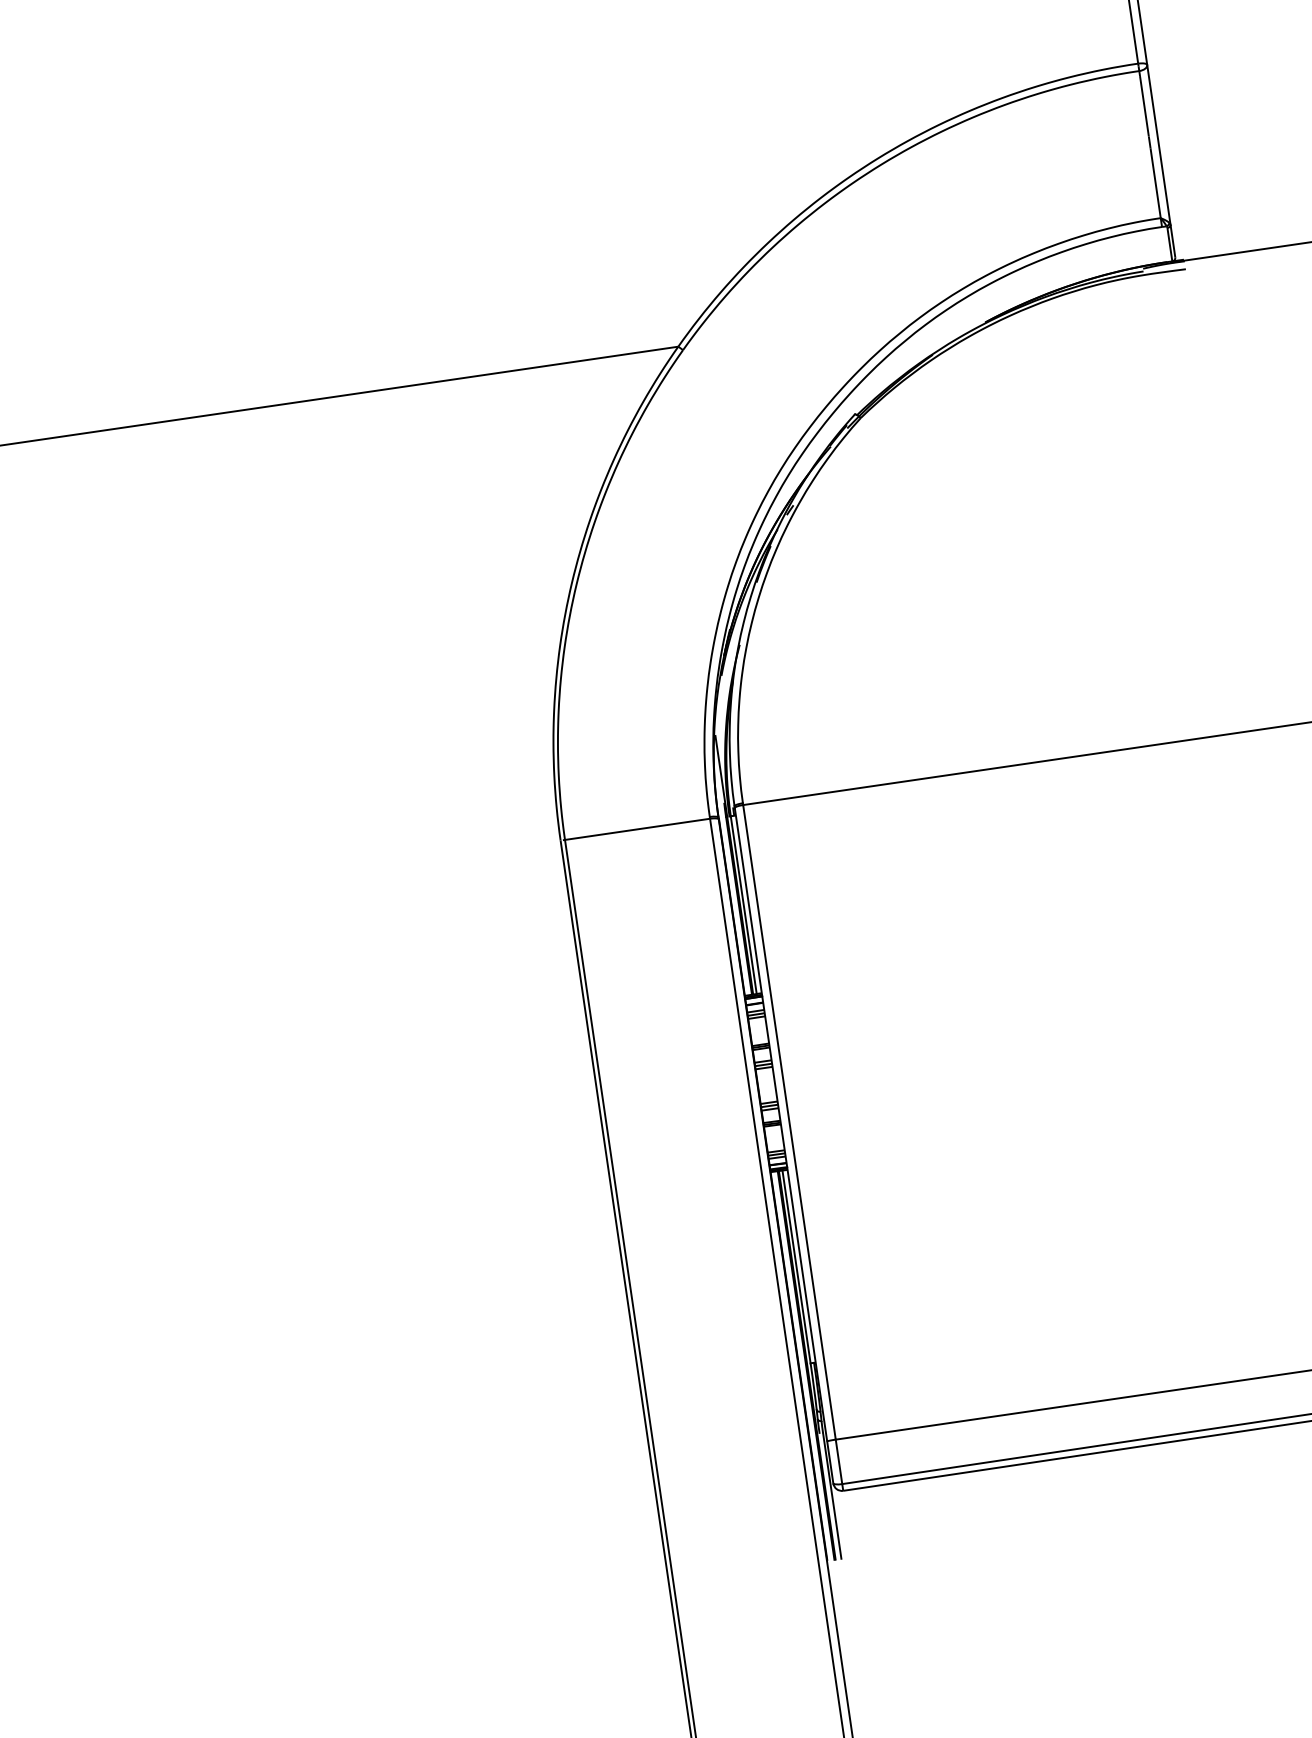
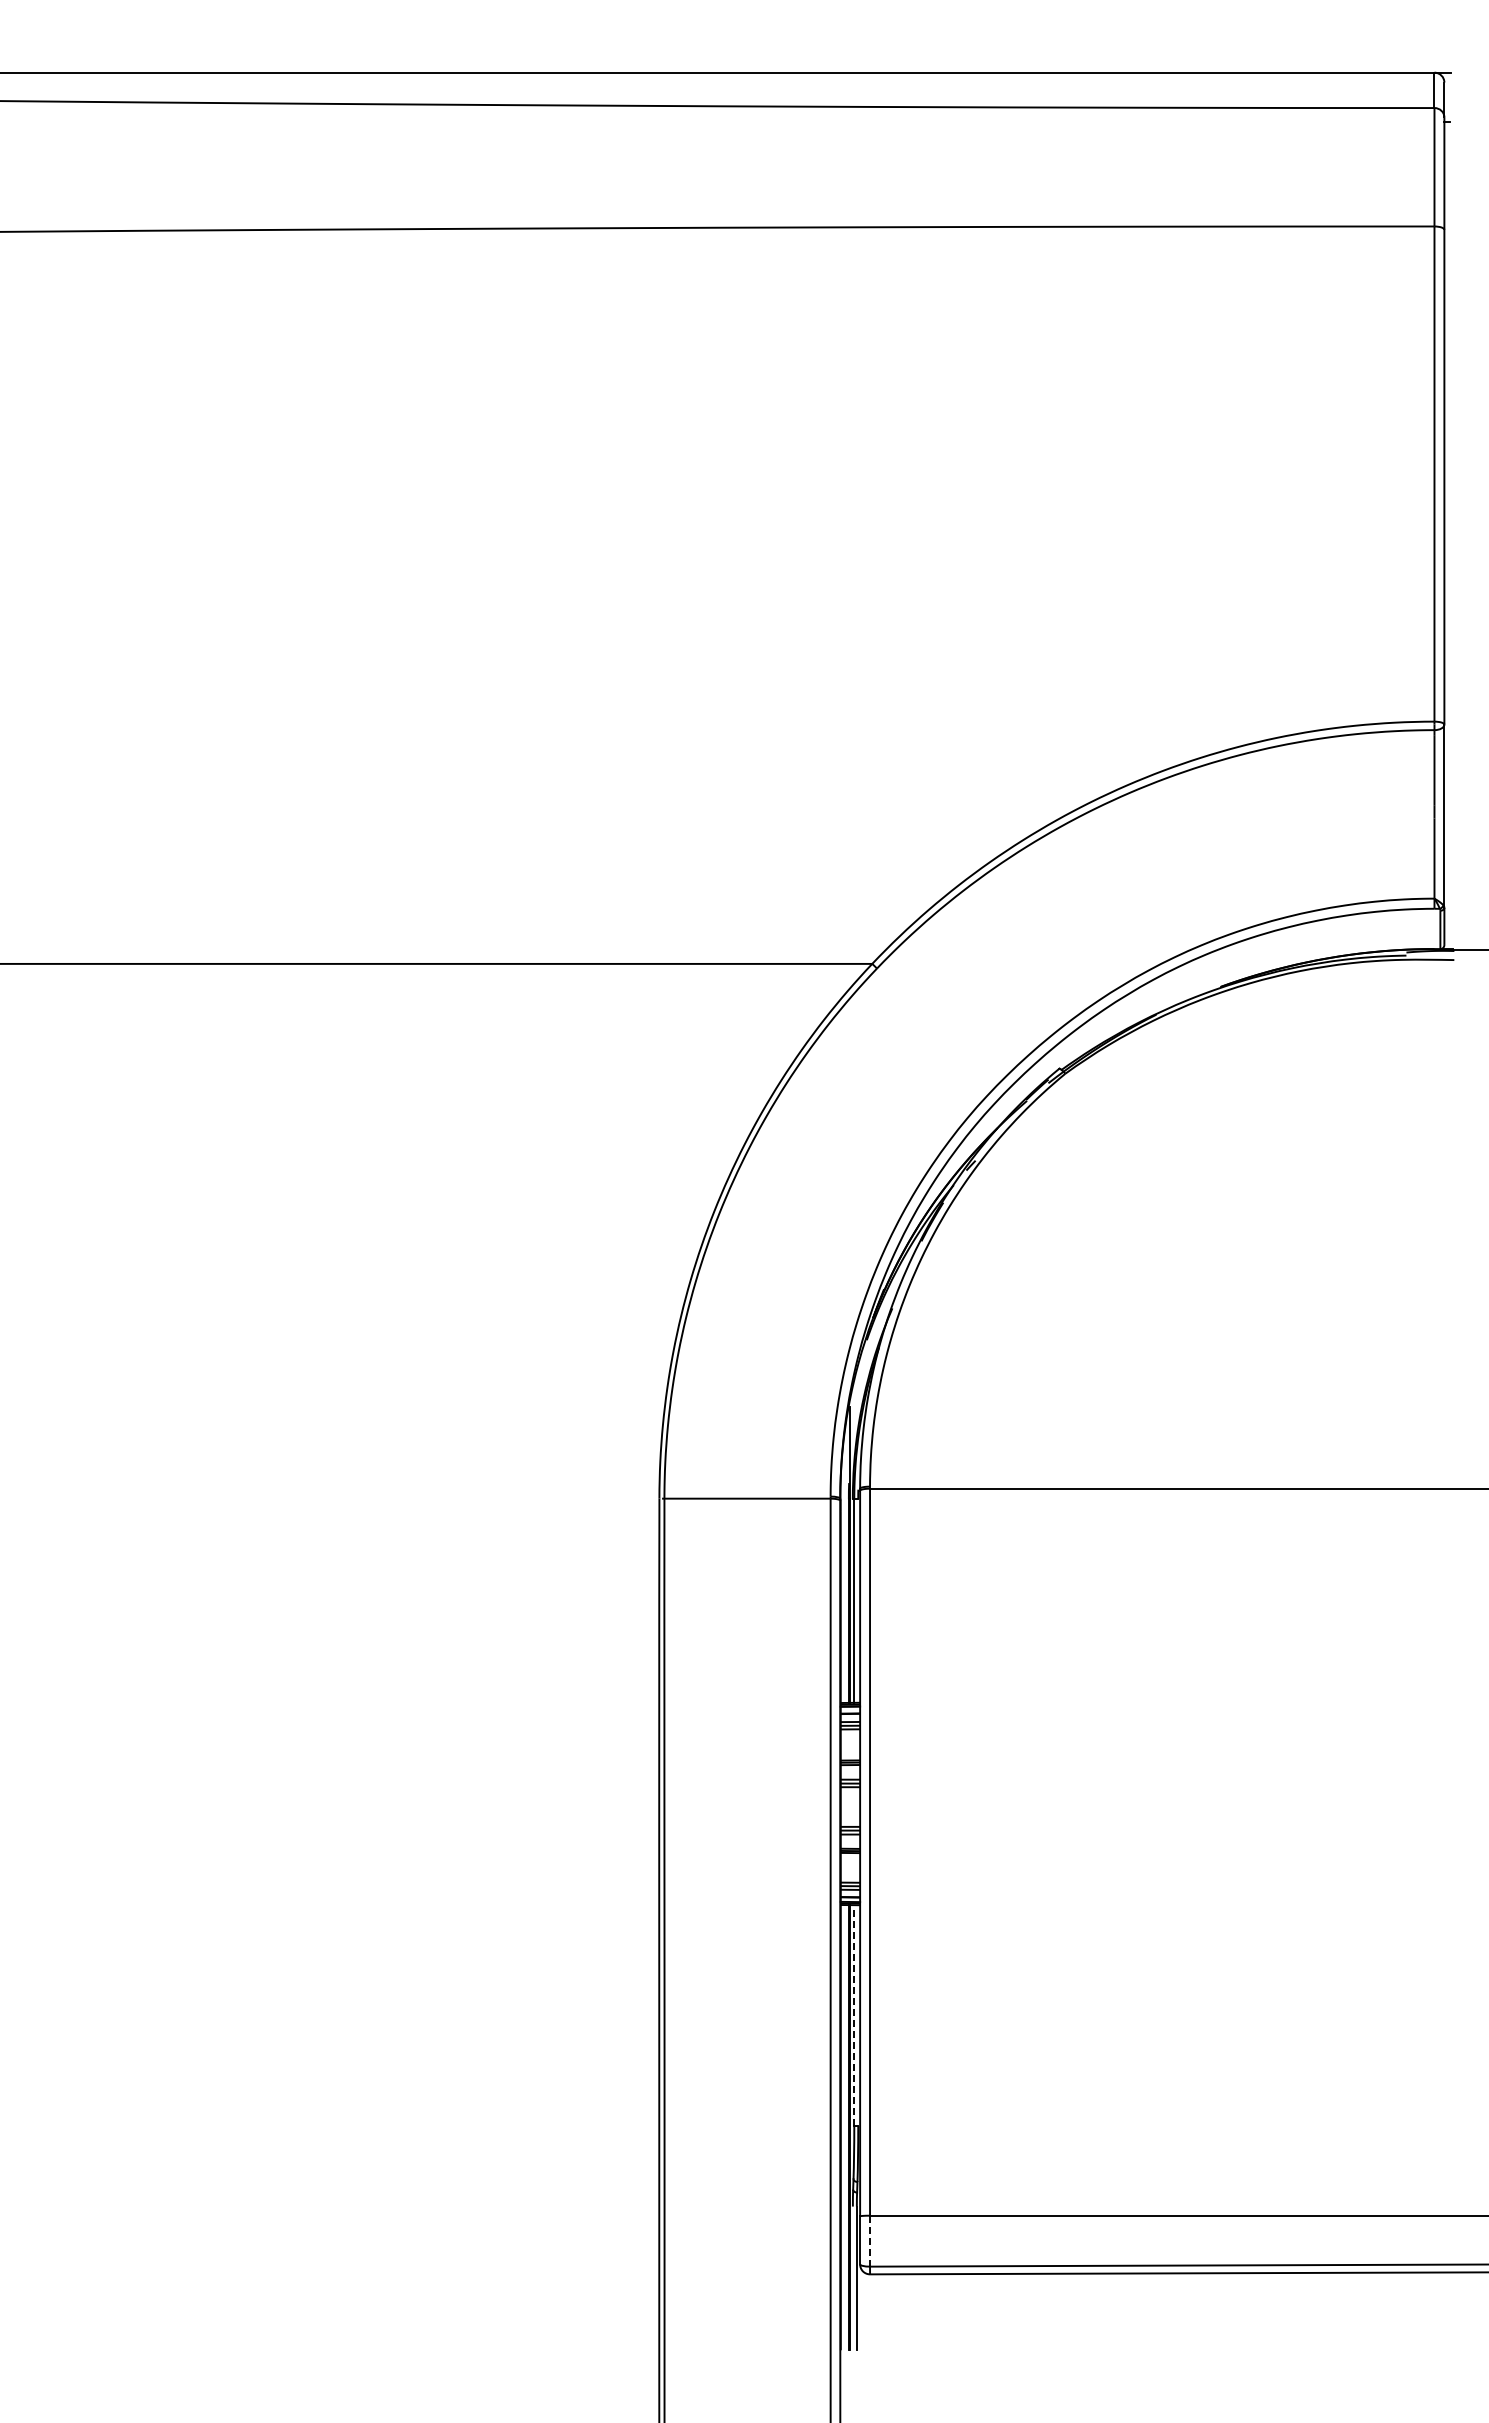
line: (796, 1266) -> (854, 2015), solid -> dashed
line: (839, 1462) -> (870, 2241), solid -> dashed

